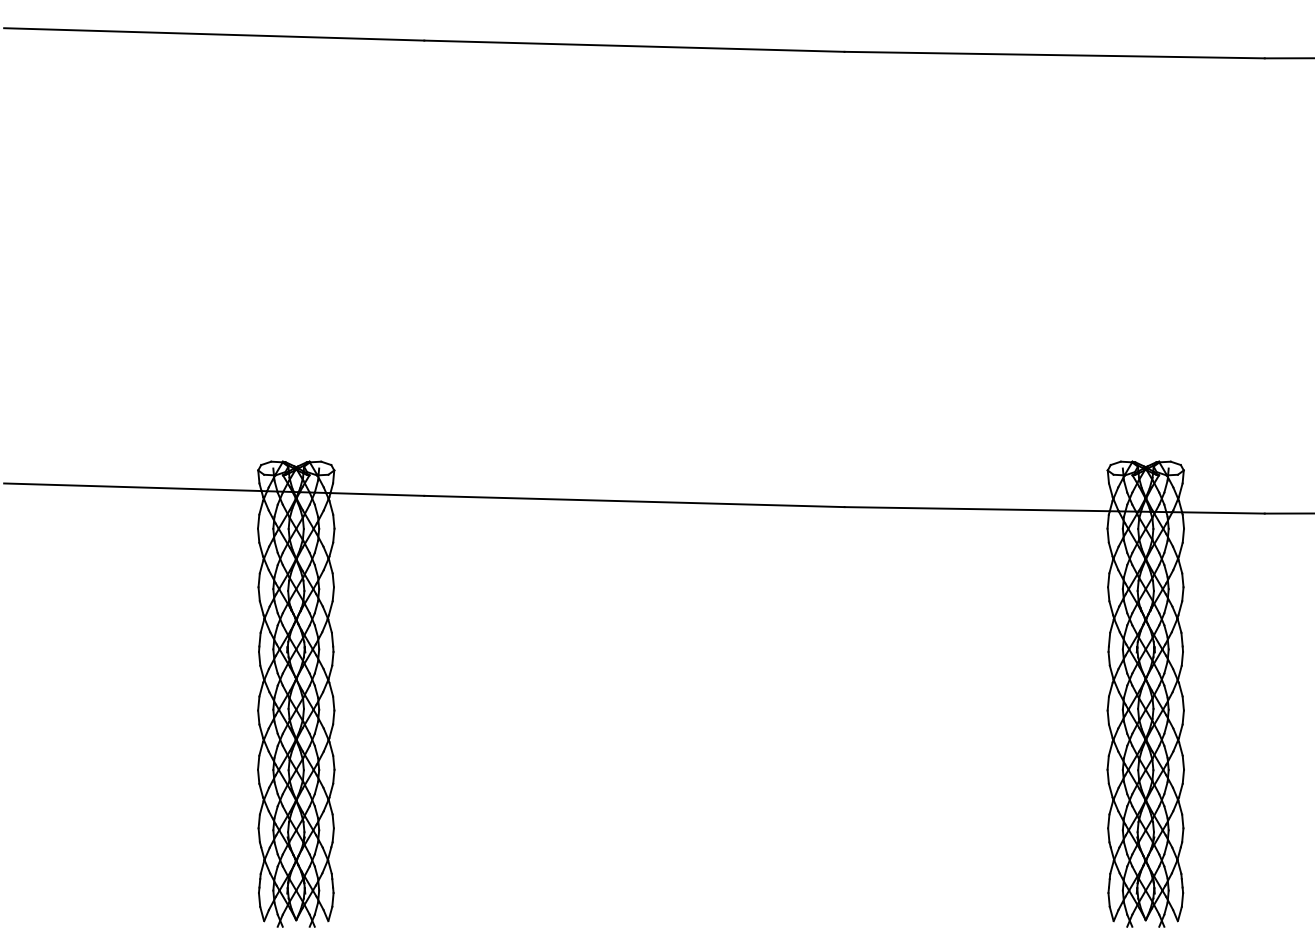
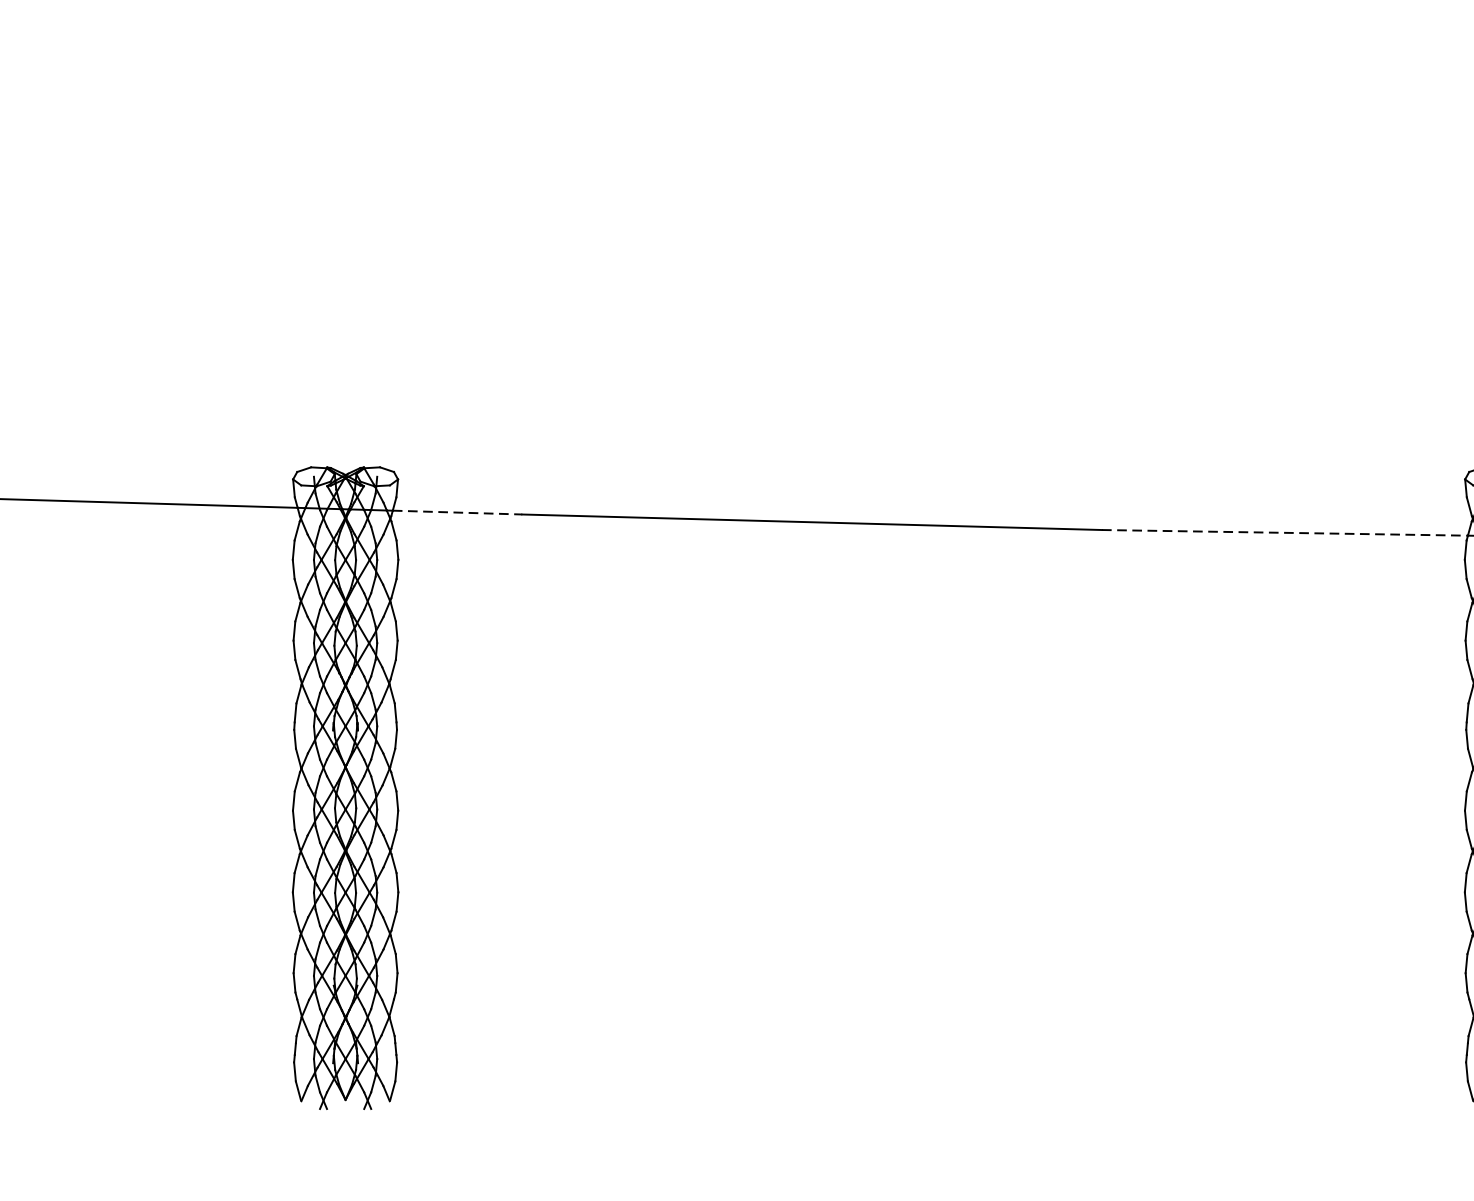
line: (377, 494) -> (457, 512), solid -> dashed
line: (977, 509) -> (1285, 533), solid -> dashed

